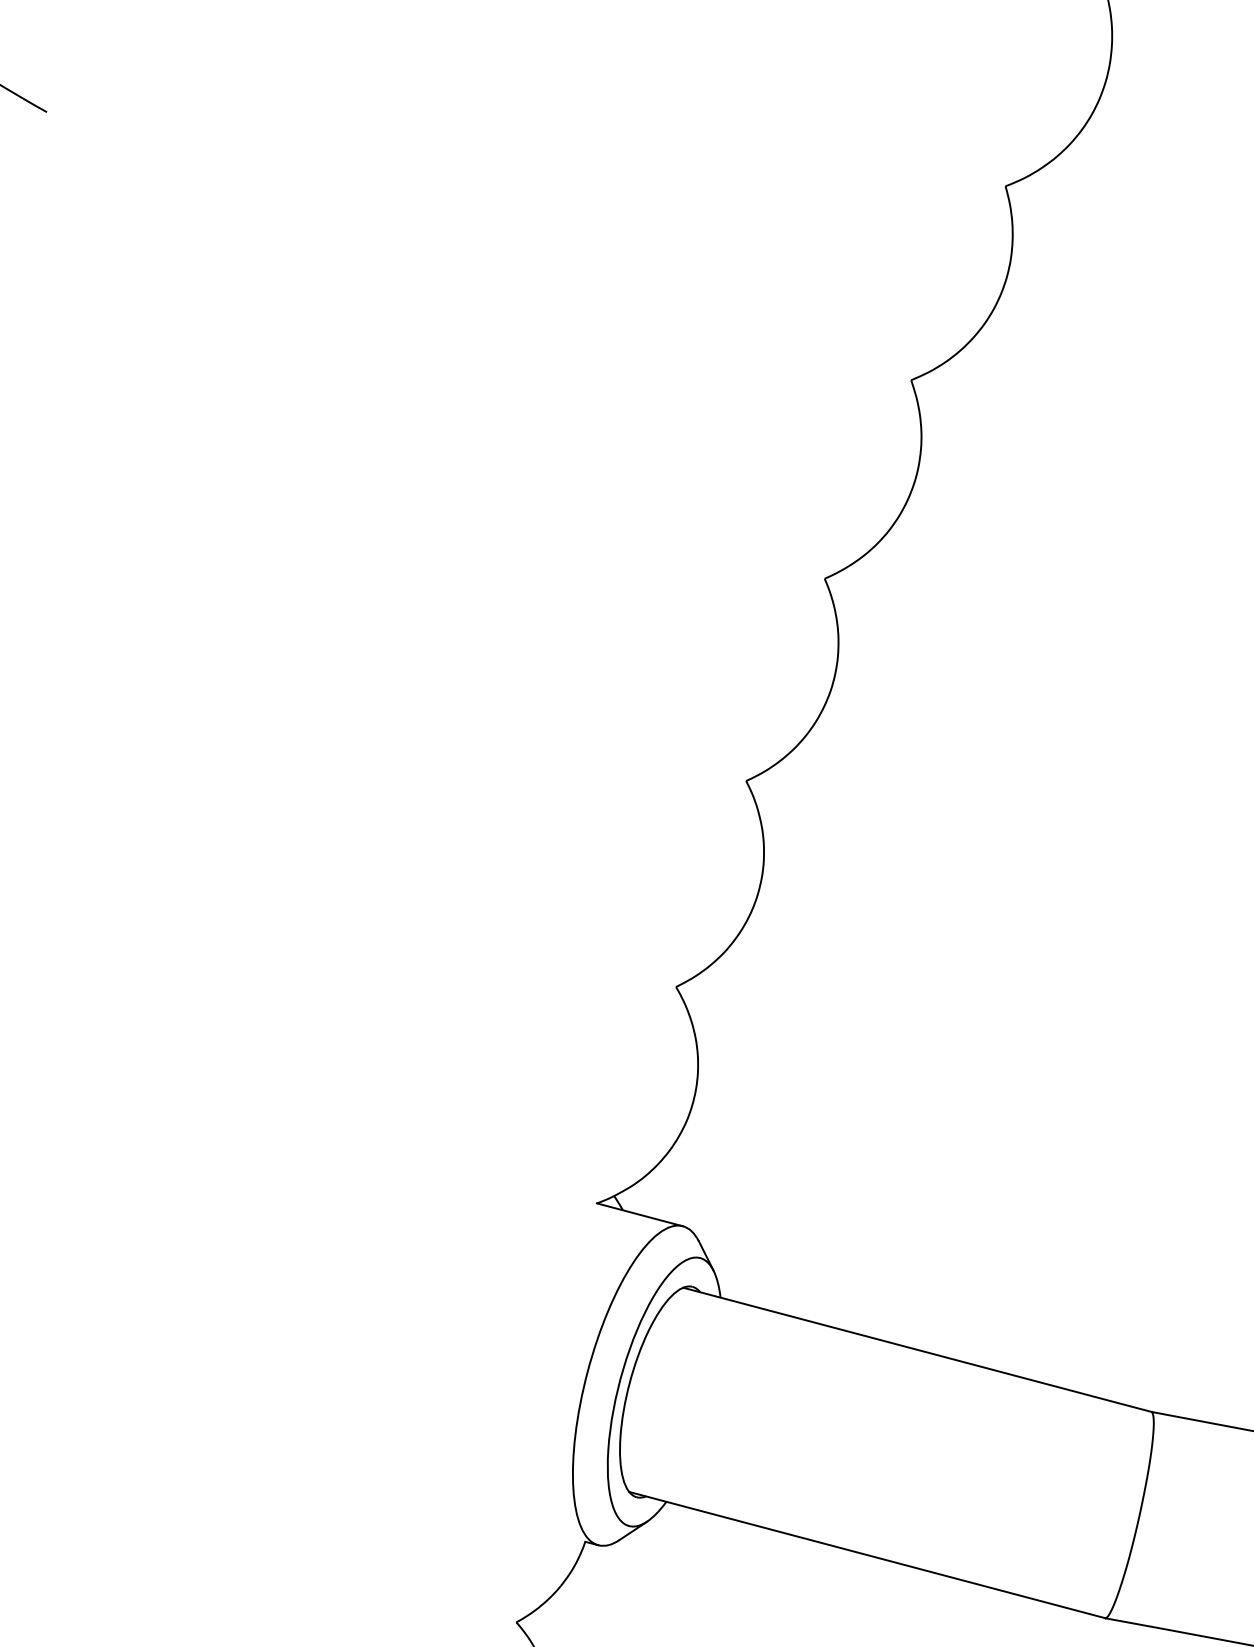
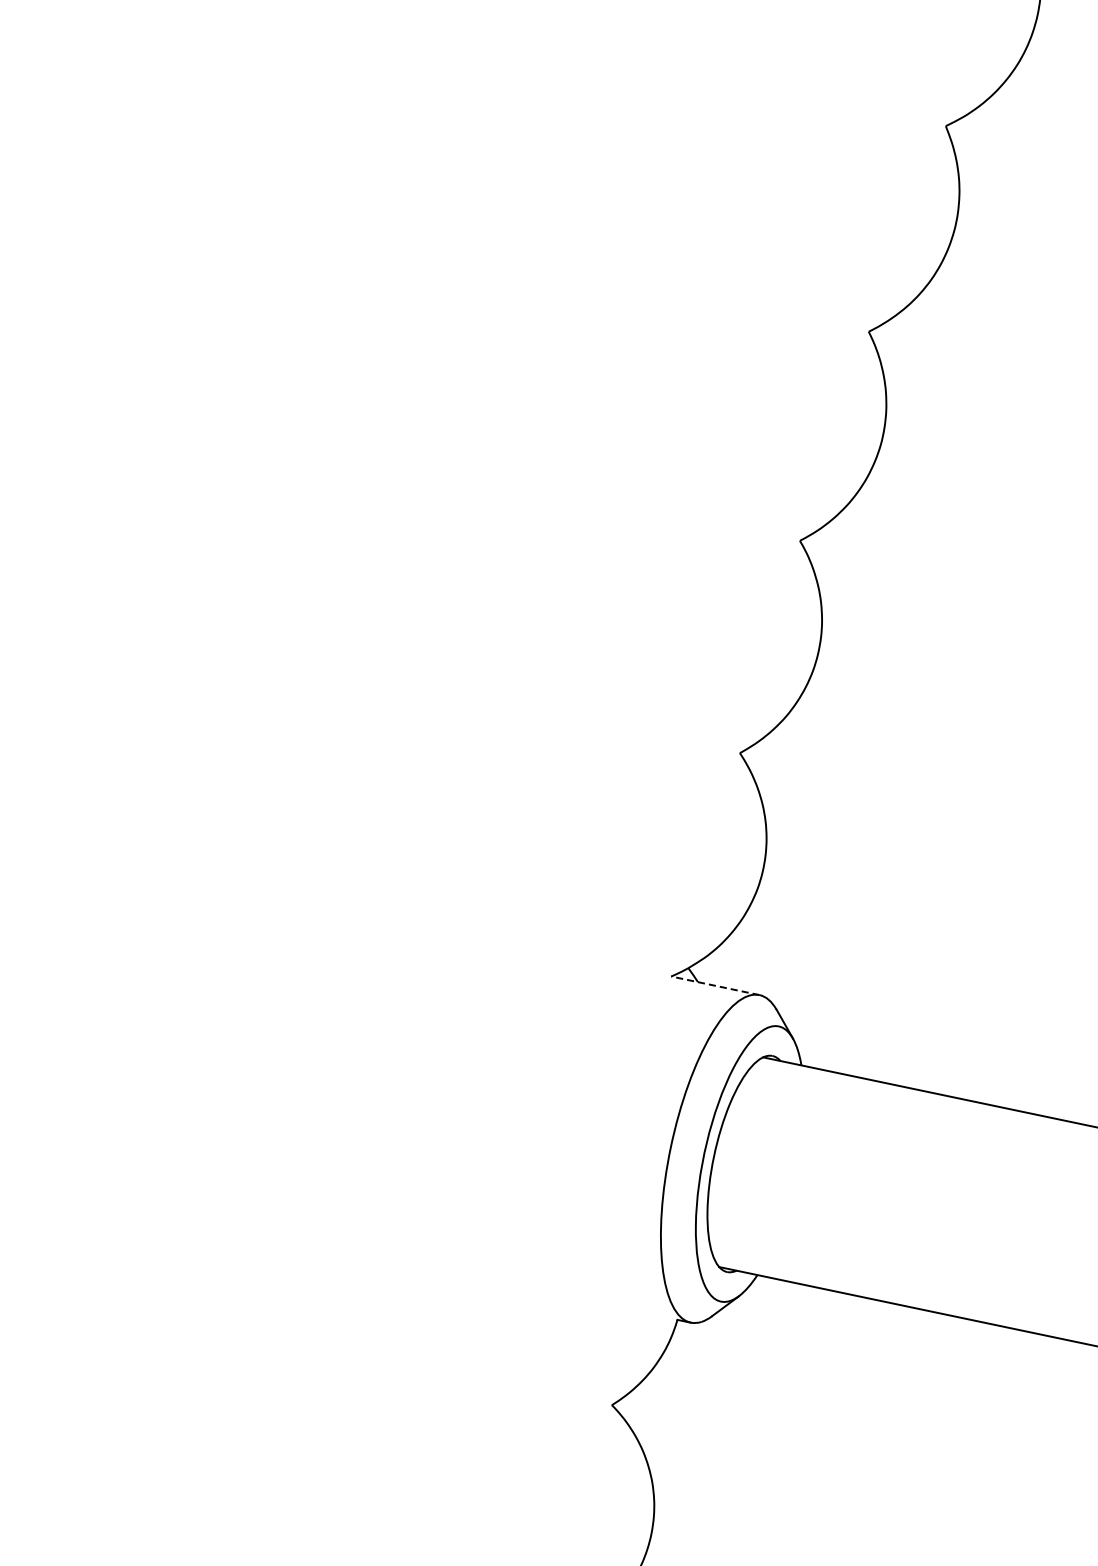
line: (639, 1214) -> (714, 985), solid -> dashed

